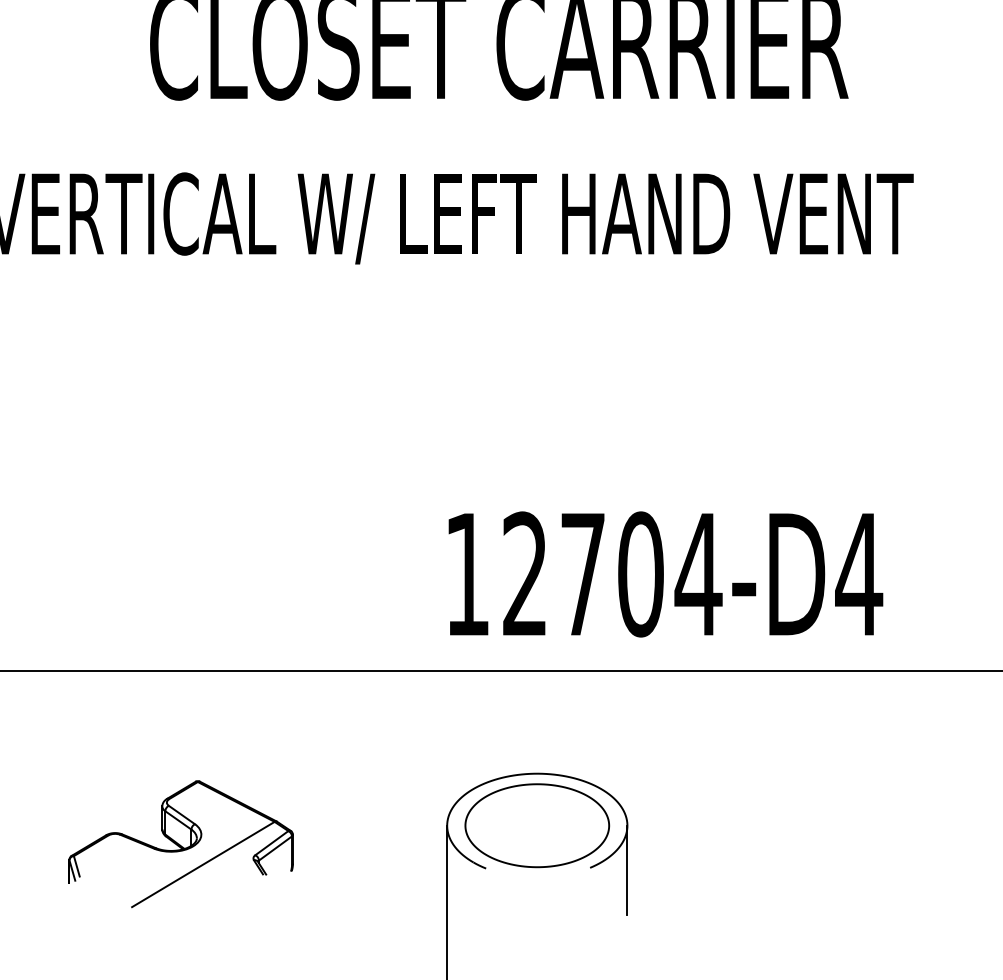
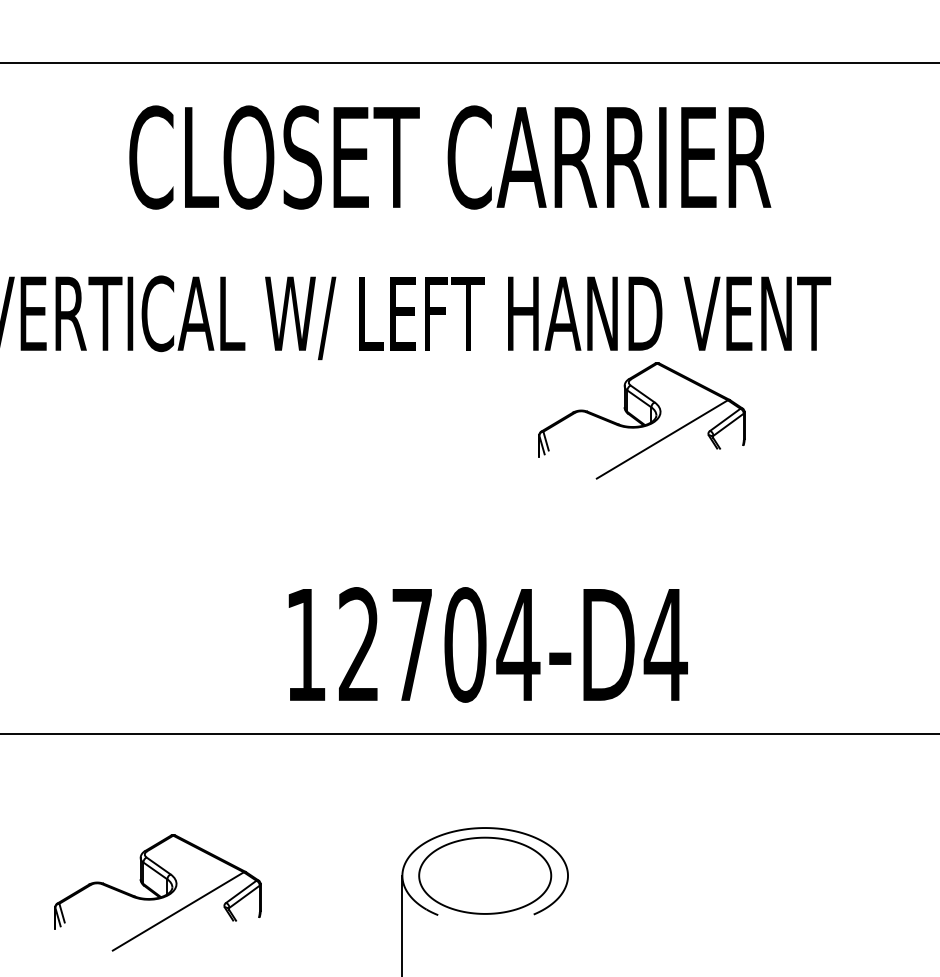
part: (707, 330) -> (641, 420), added
text: (664, 573) -> (487, 644), moved
line: (627, 870) -> (568, 916), removed

